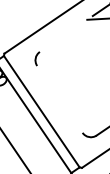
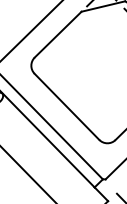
line: (62, 35) -> (57, 34), added
line: (59, 99) -> (66, 106), added

